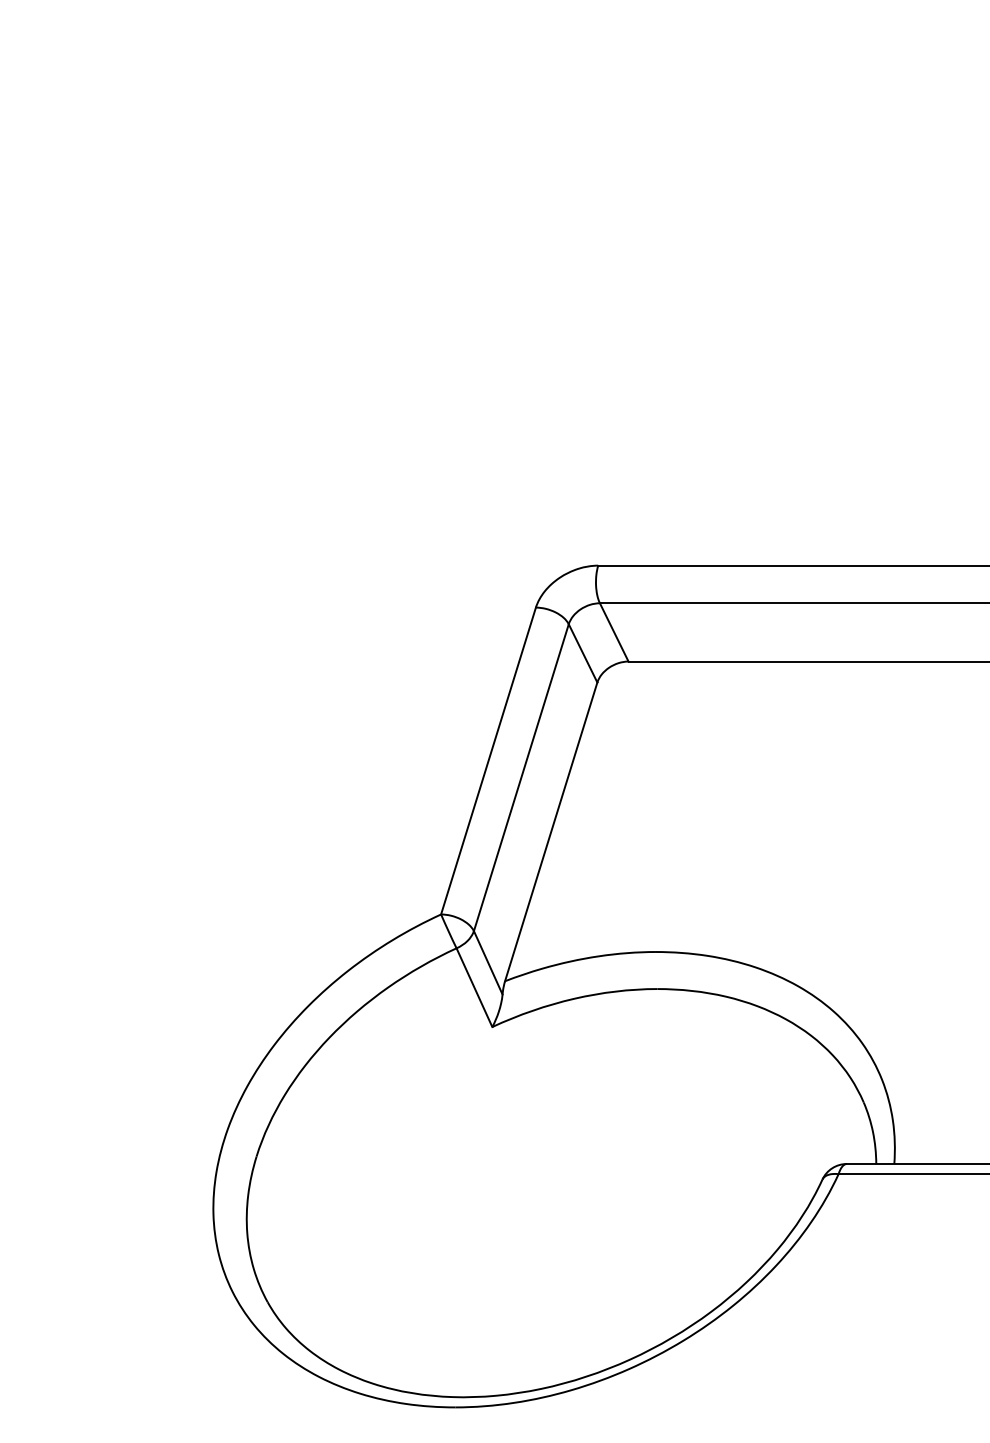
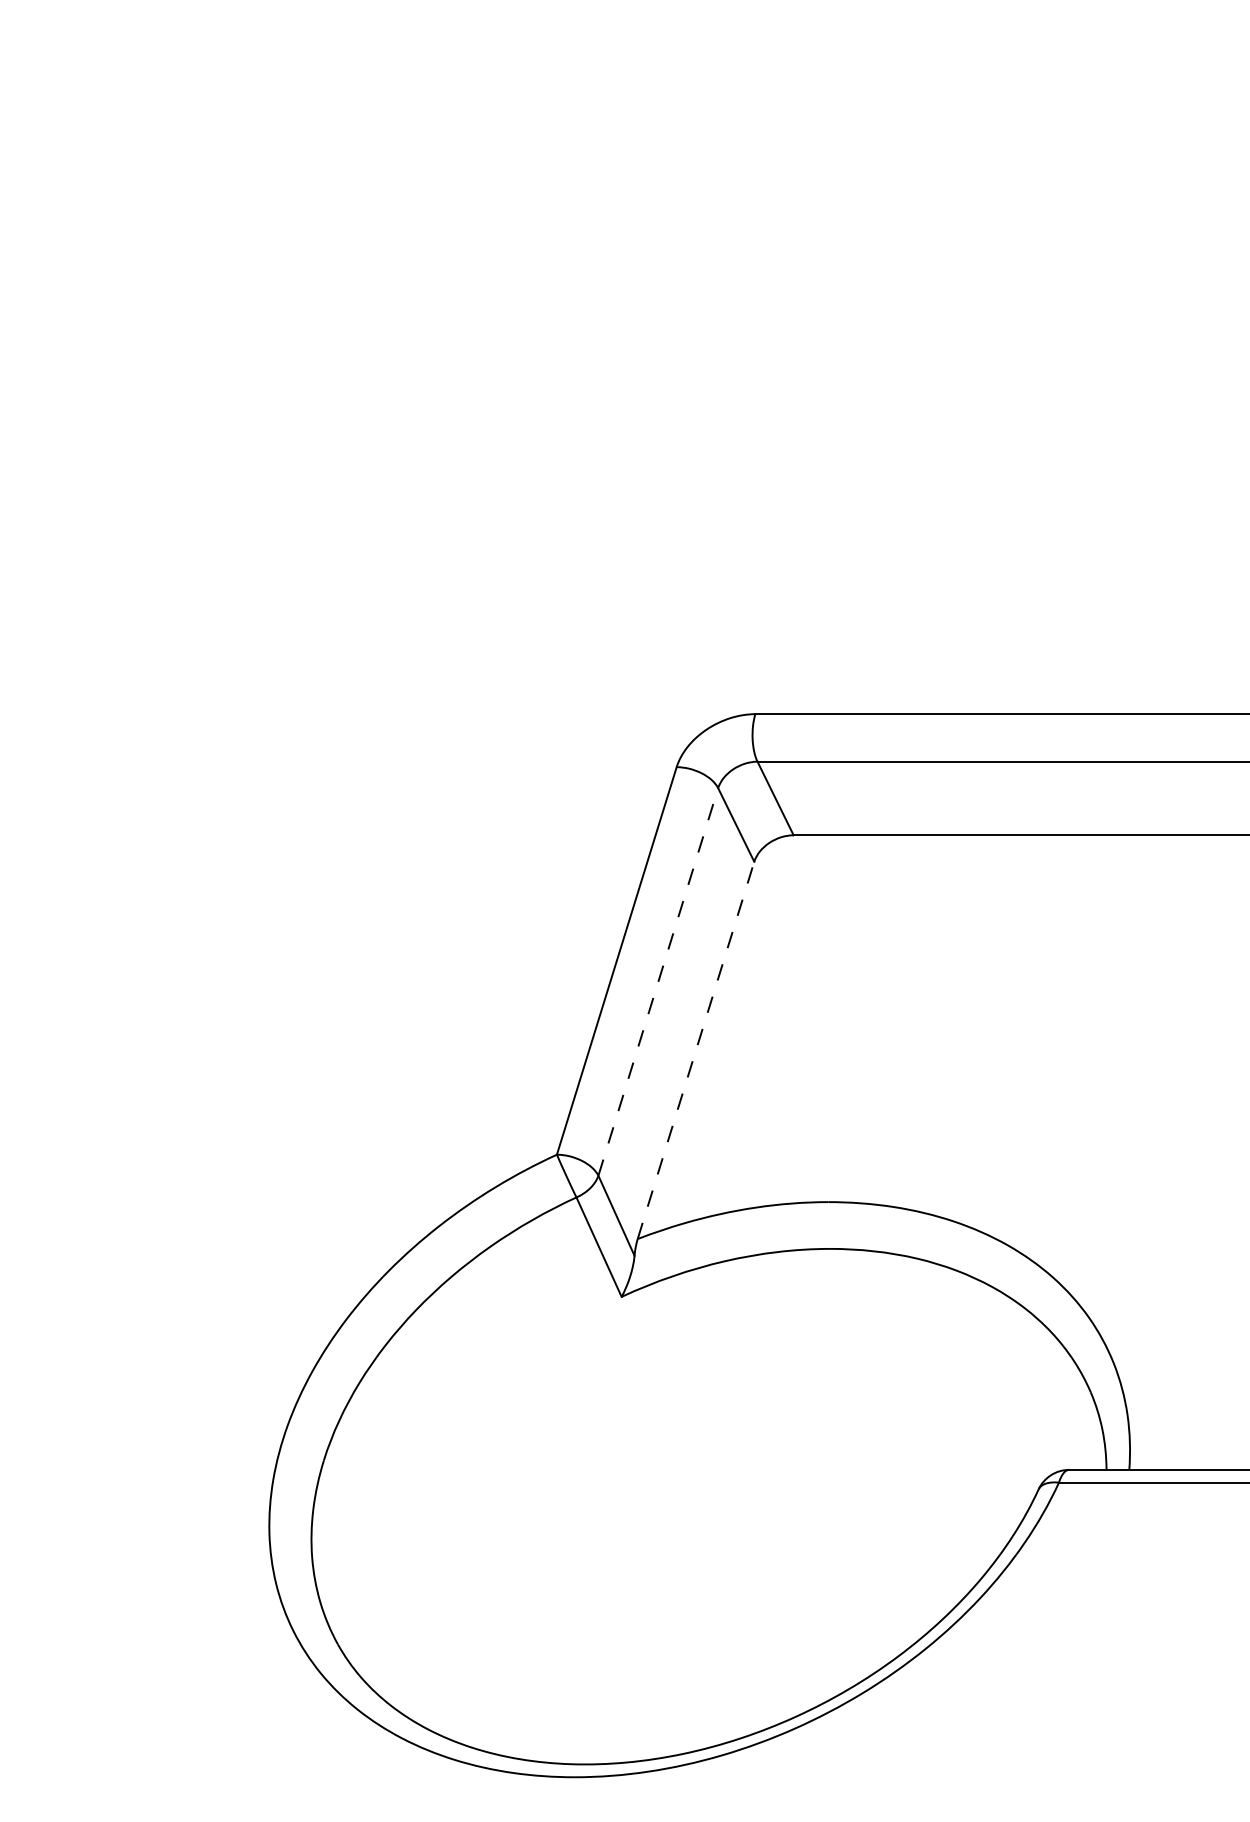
line: (521, 777) -> (658, 981), solid -> dashed
line: (551, 831) -> (696, 1049), solid -> dashed

